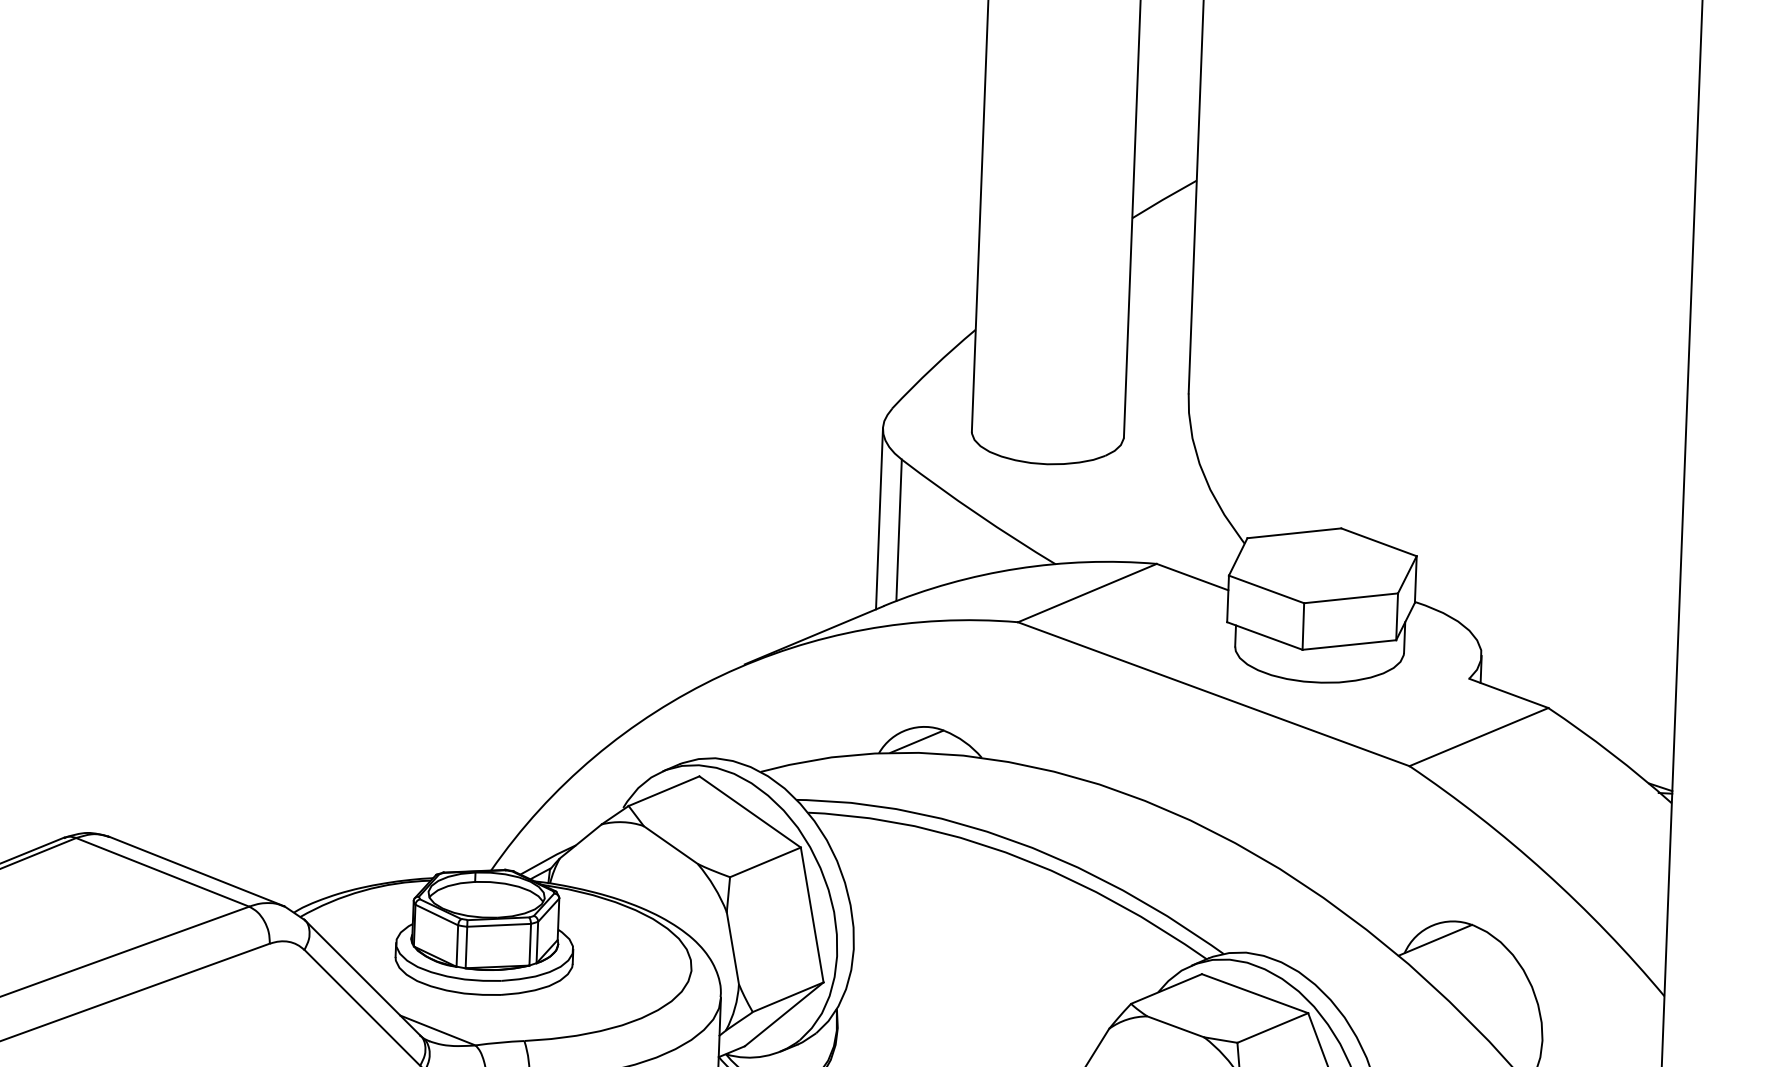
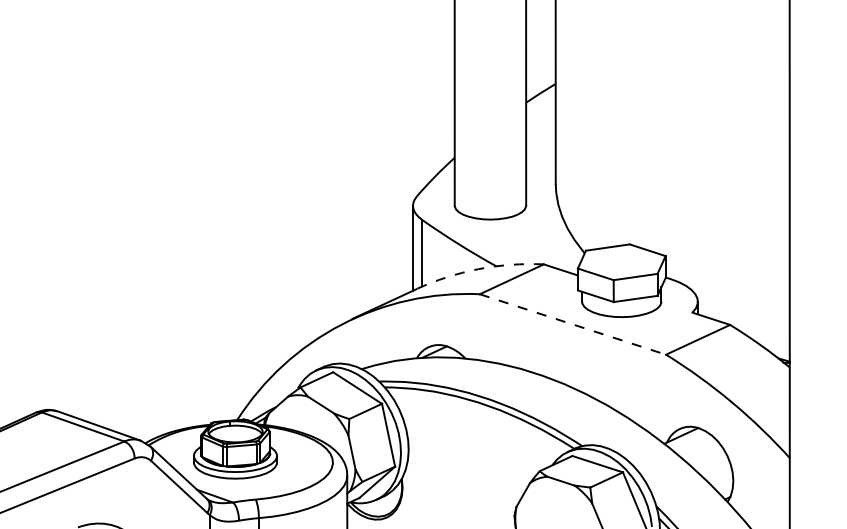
arc: (1017, 569) -> (478, 269), solid -> dashed
line: (1212, 694) -> (572, 324), solid -> dashed

